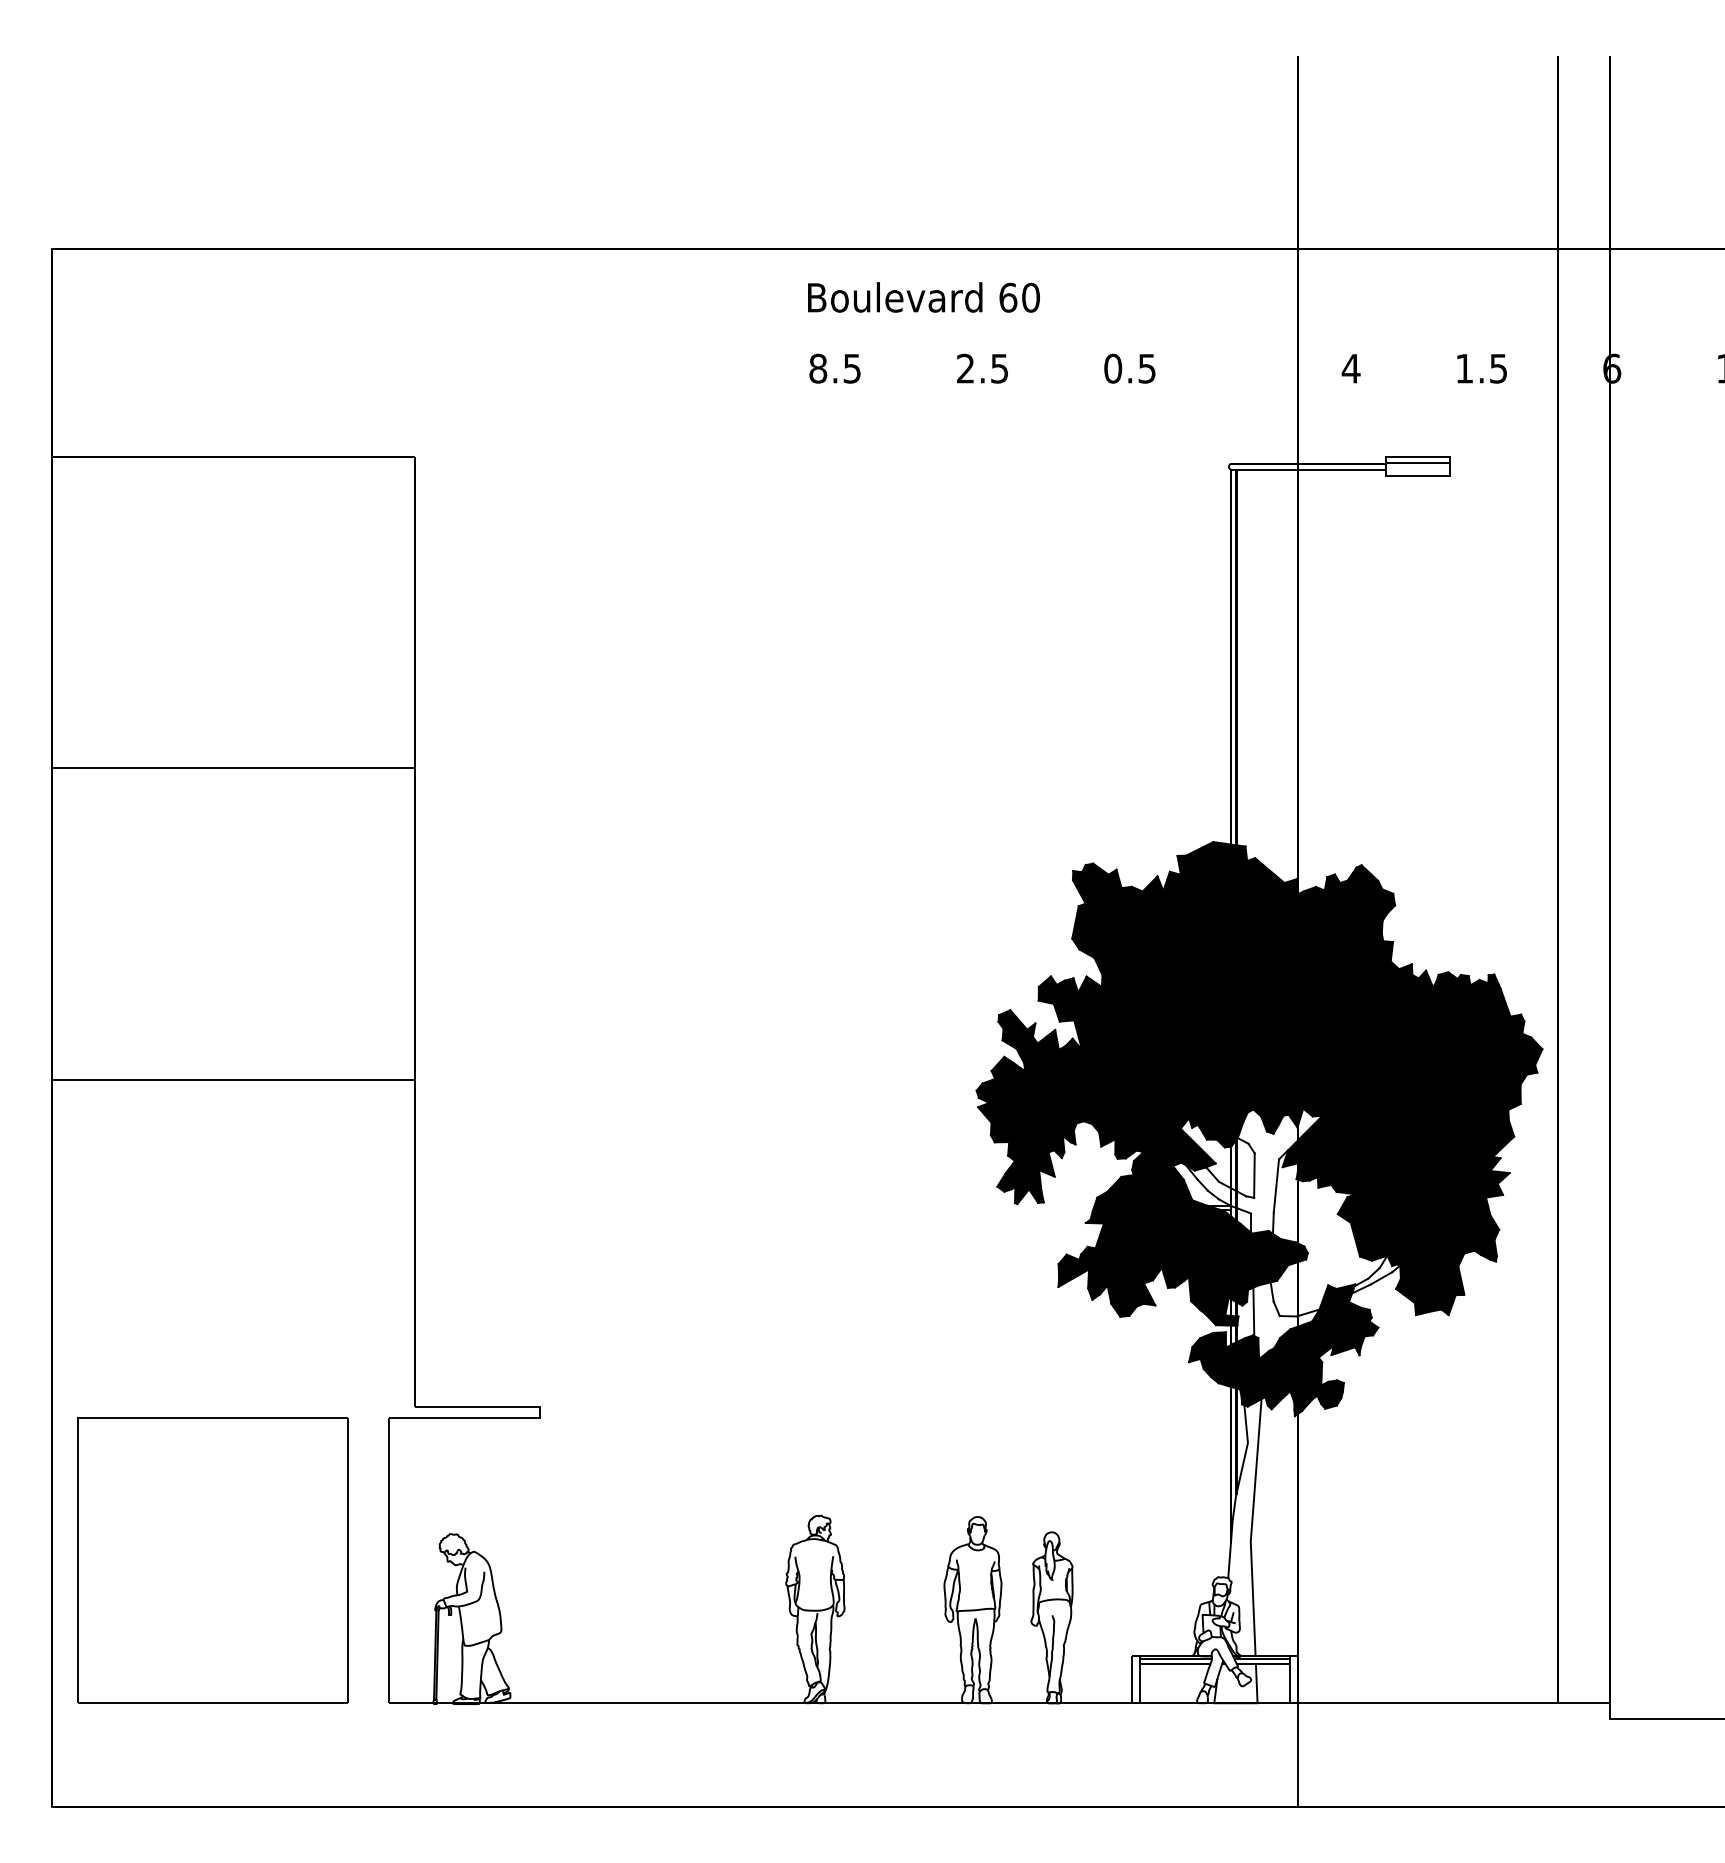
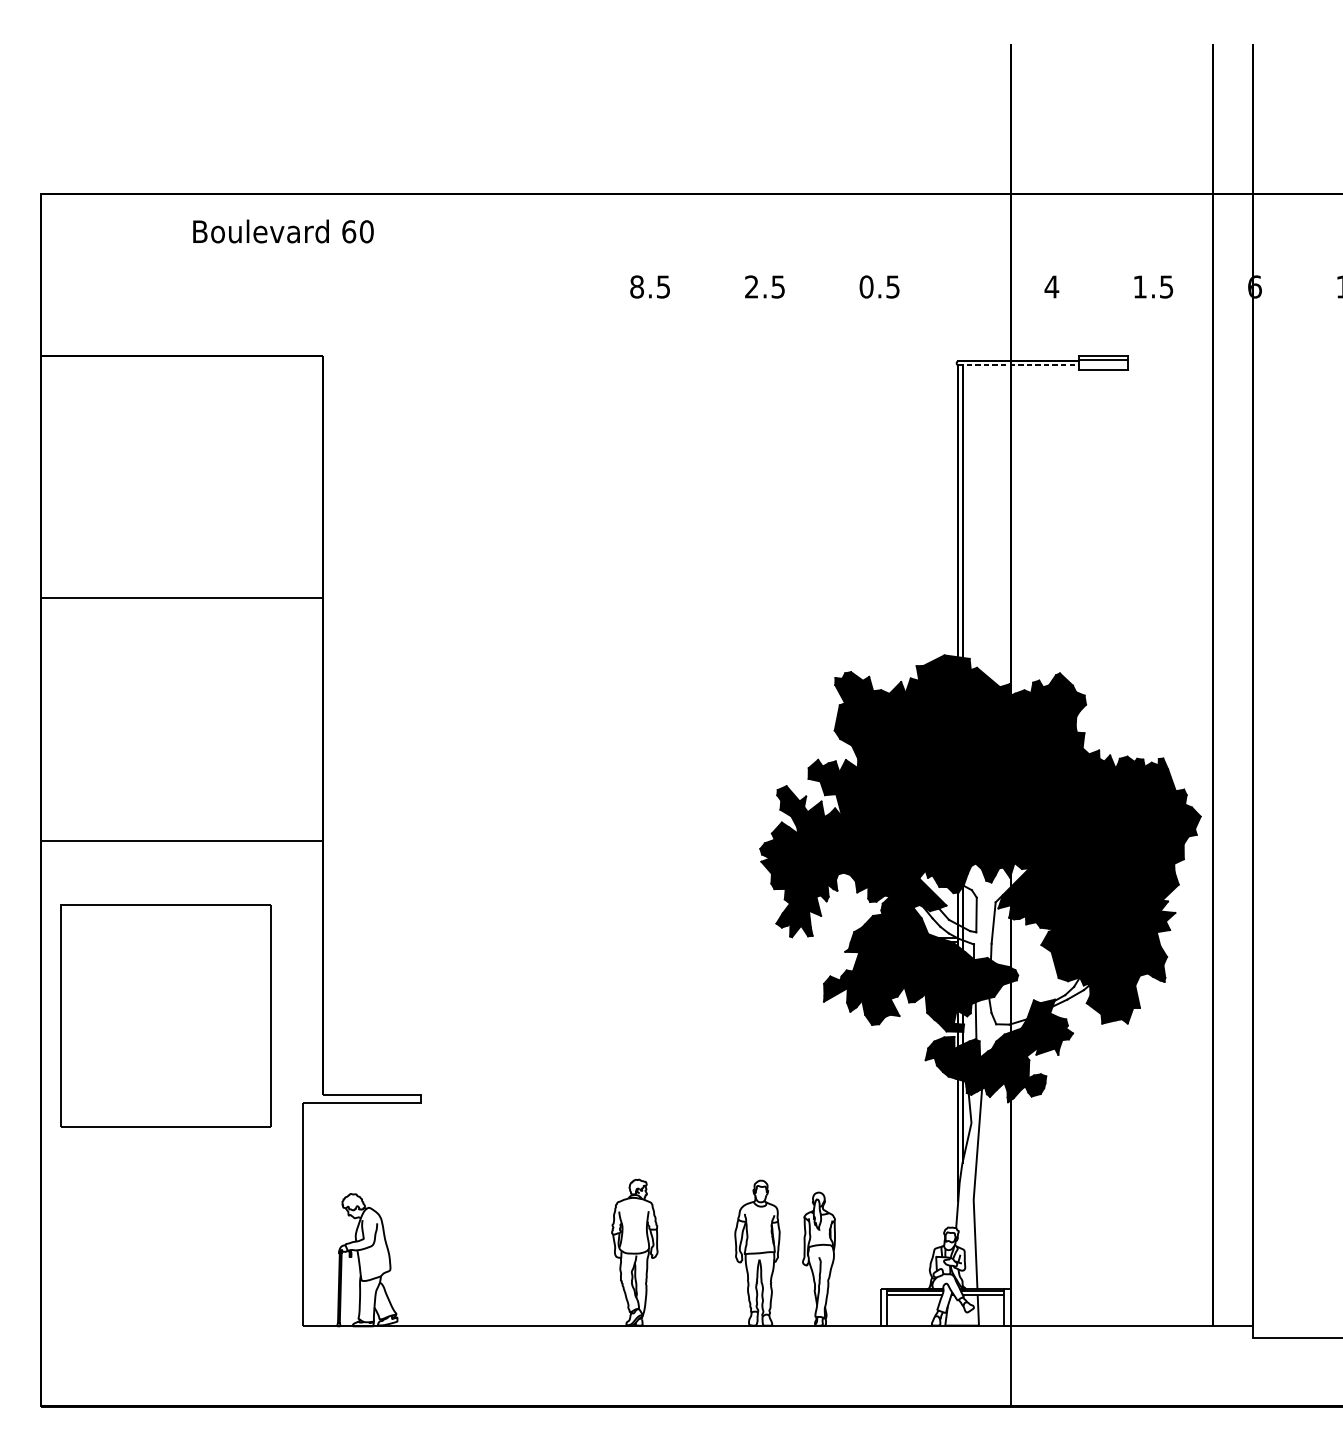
text: (923, 297) -> (283, 231), moved
line: (1308, 469) -> (1018, 365), solid -> dashed
part: (212, 1560) -> (165, 1016), moved

